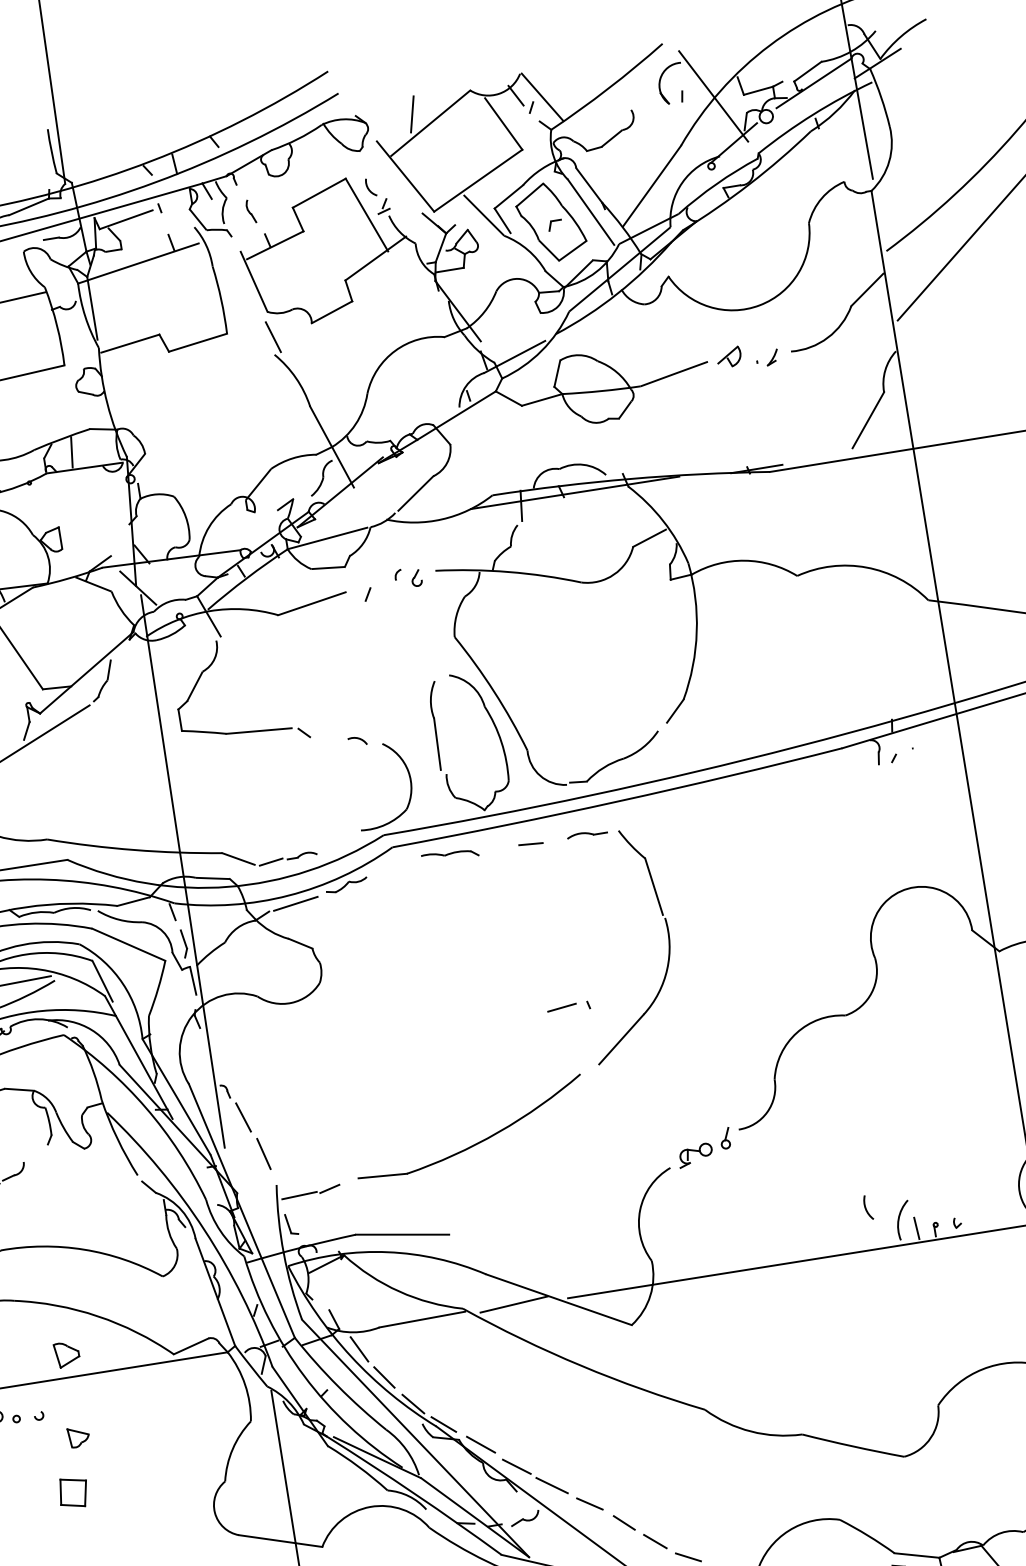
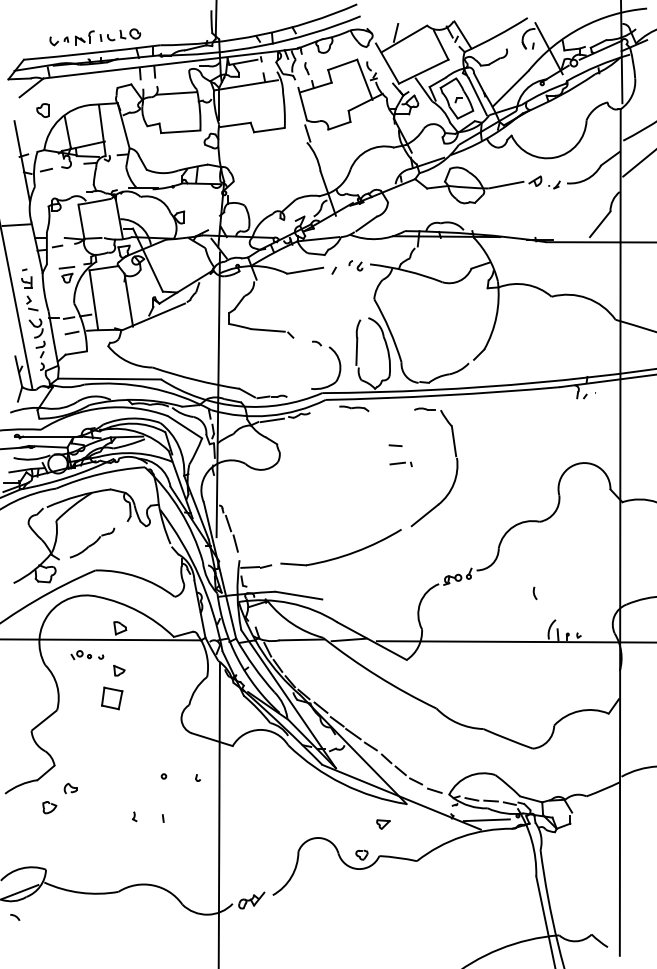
line: (530, 843) -> (395, 445), moved
part: (567, 1008) -> (400, 464), moved
arc: (866, 1208) -> (534, 593), moved
part: (72, 1491) -> (111, 697), size x1.4

